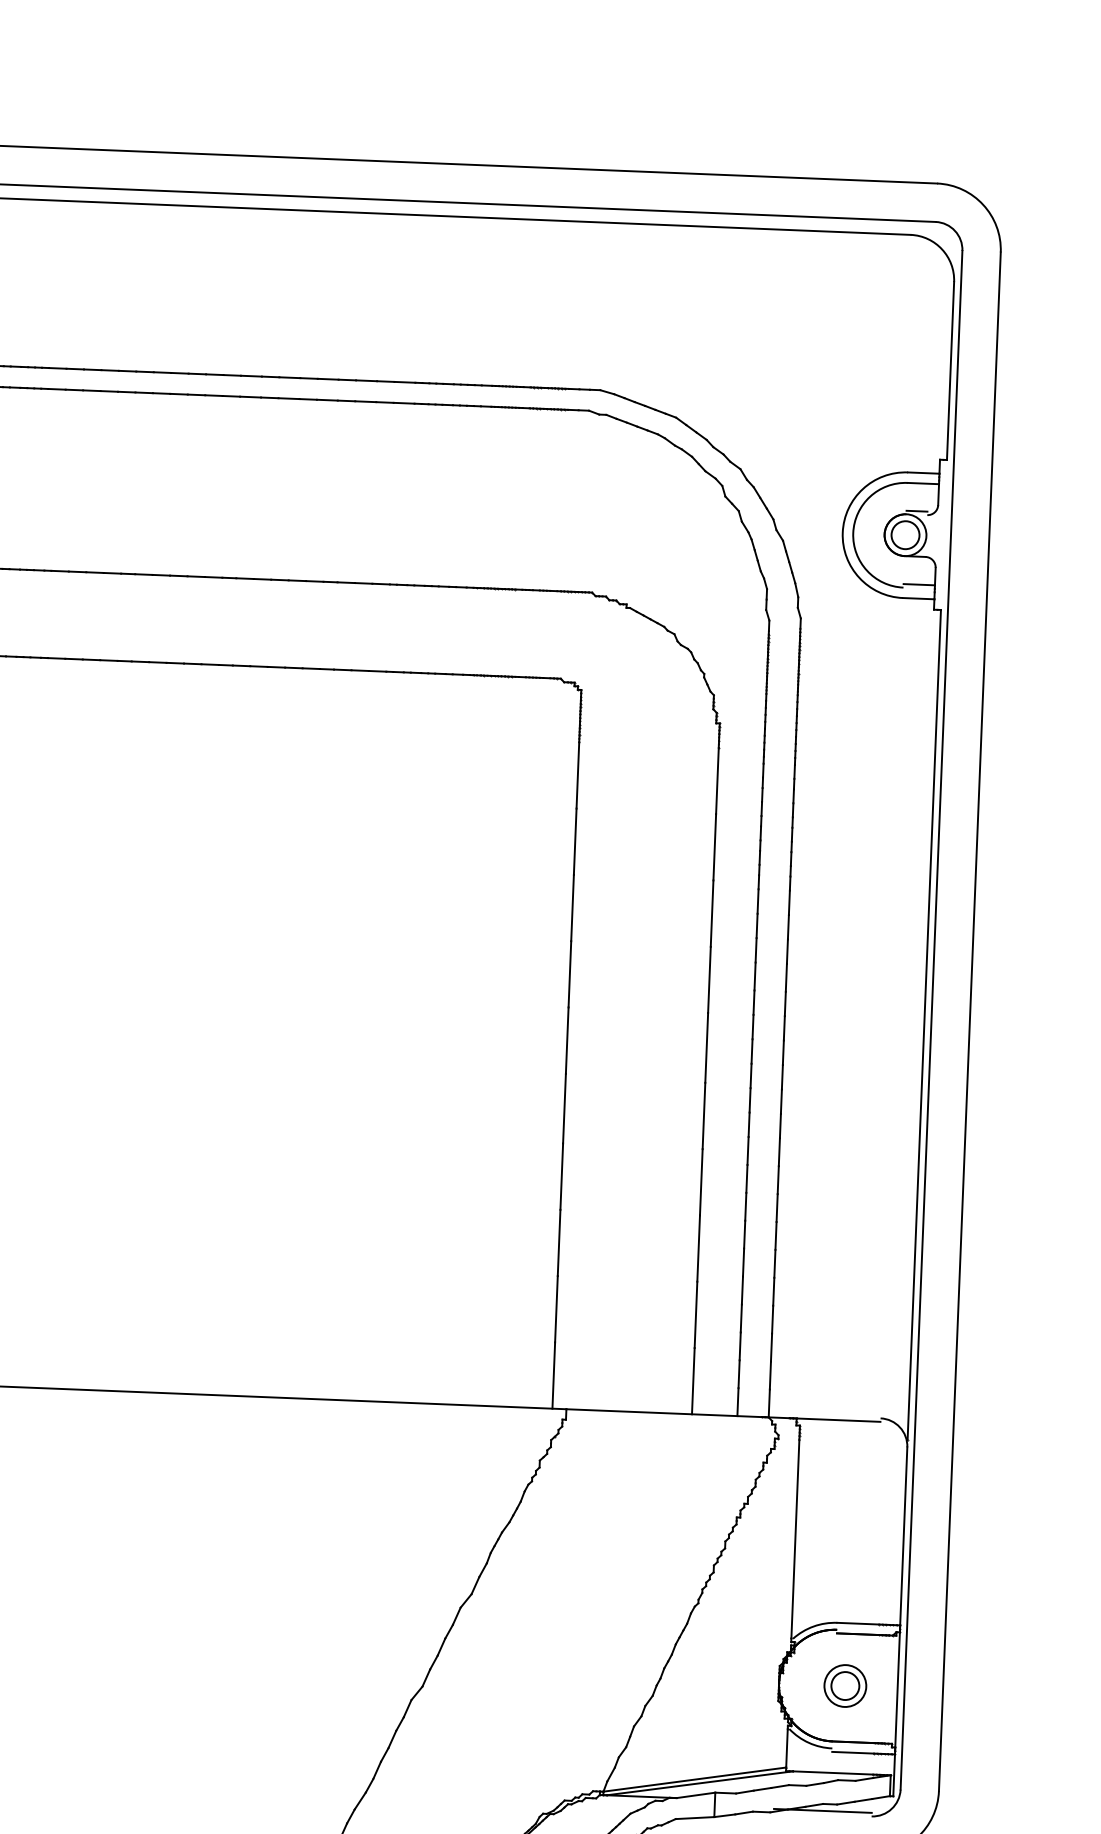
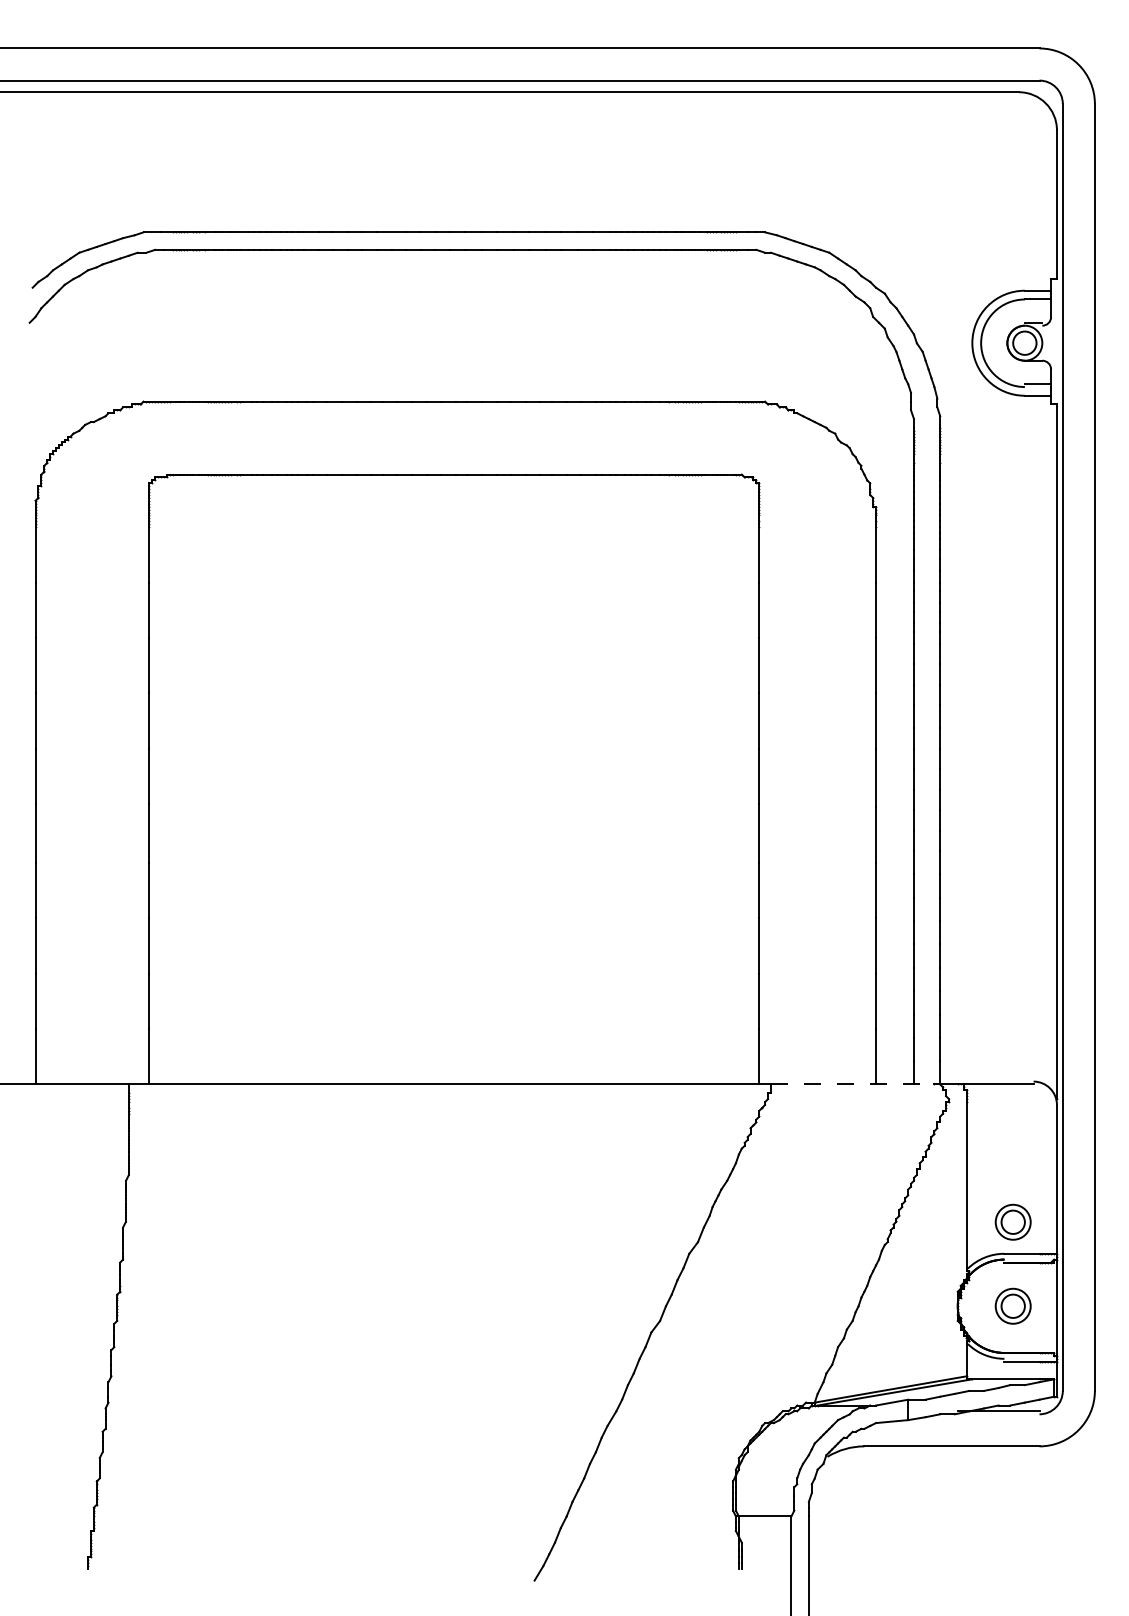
line: (663, 1413) -> (852, 1084), solid -> dashed
part: (848, 1584) -> (1012, 1221), added

